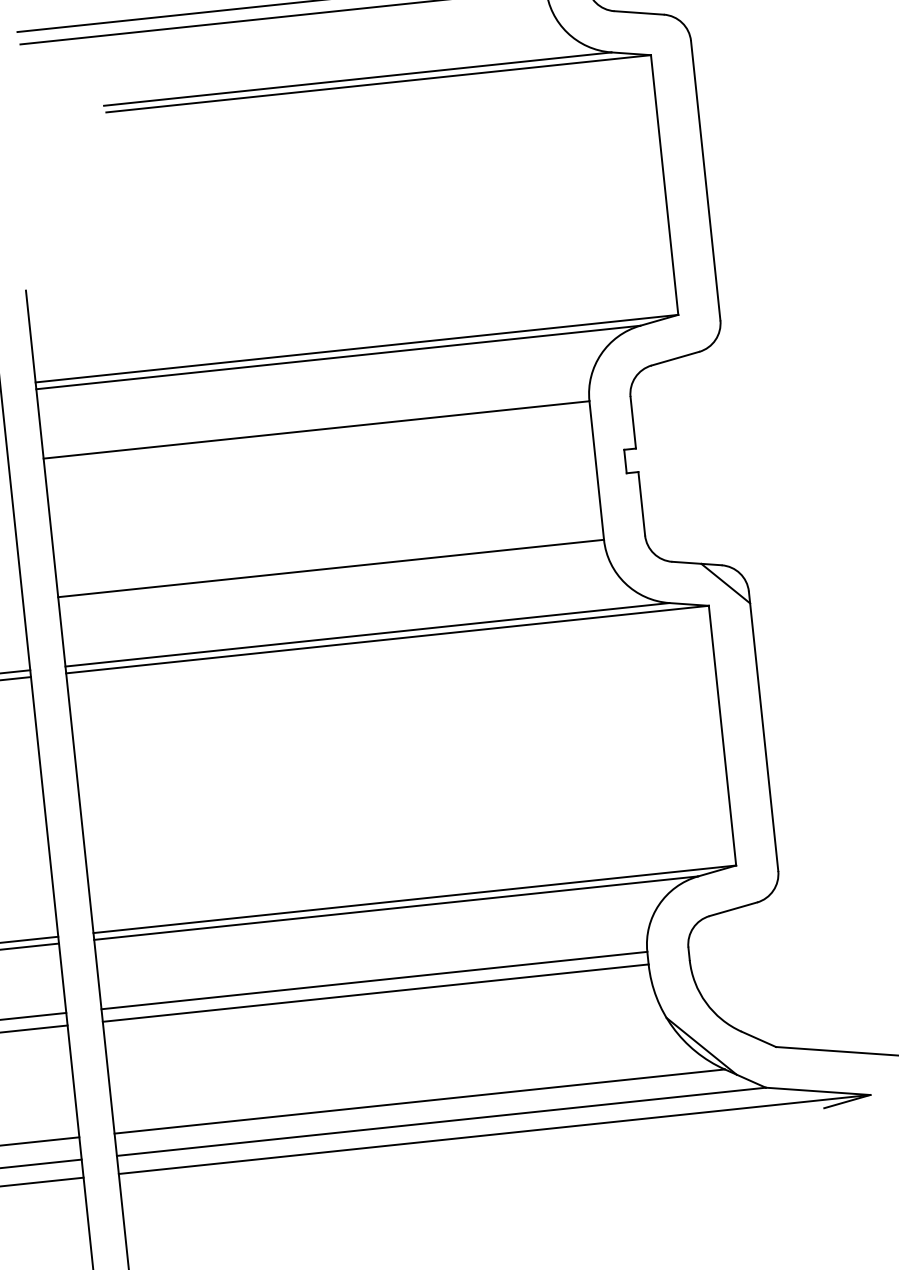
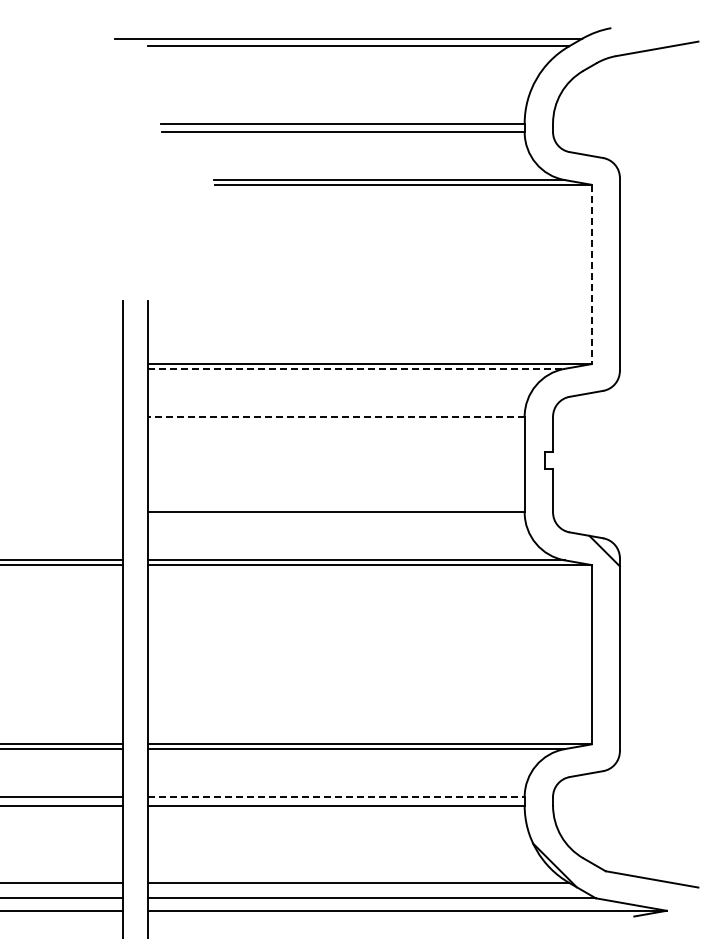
line: (664, 185) -> (591, 274), solid -> dashed
line: (338, 356) -> (356, 368), solid -> dashed
line: (315, 429) -> (335, 416), solid -> dashed
line: (374, 981) -> (336, 797), solid -> dashed

